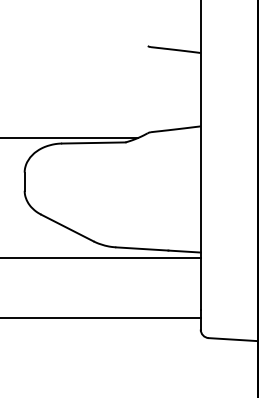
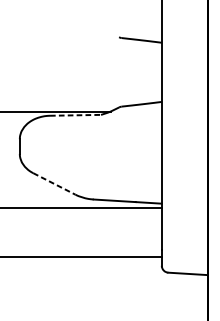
line: (93, 142) -> (75, 114), solid -> dashed
line: (67, 228) -> (54, 184), solid -> dashed

